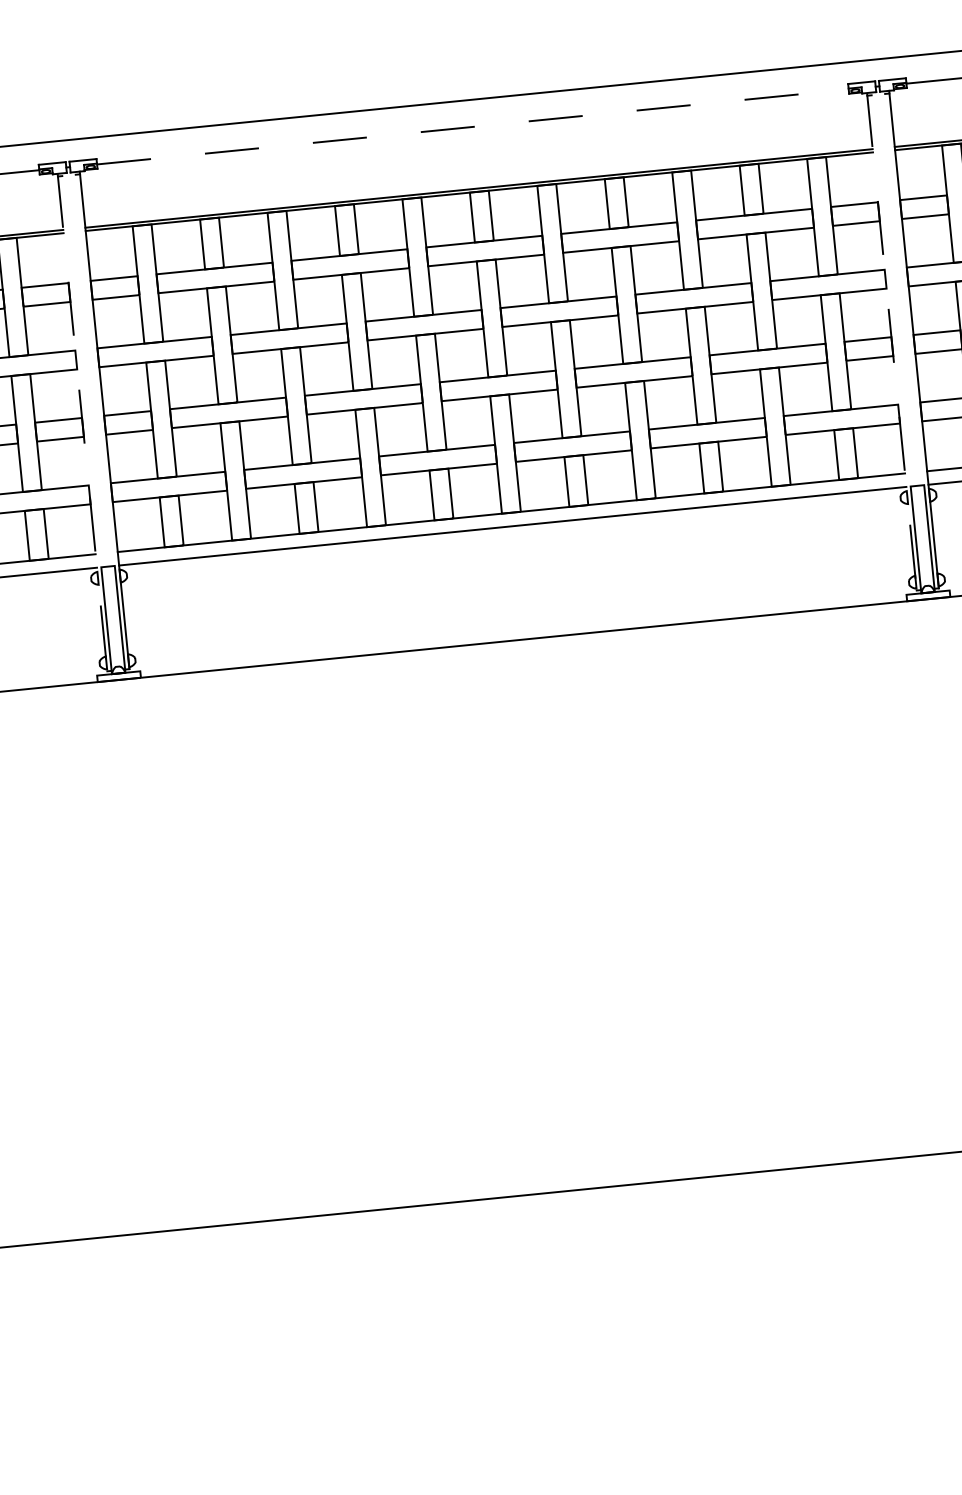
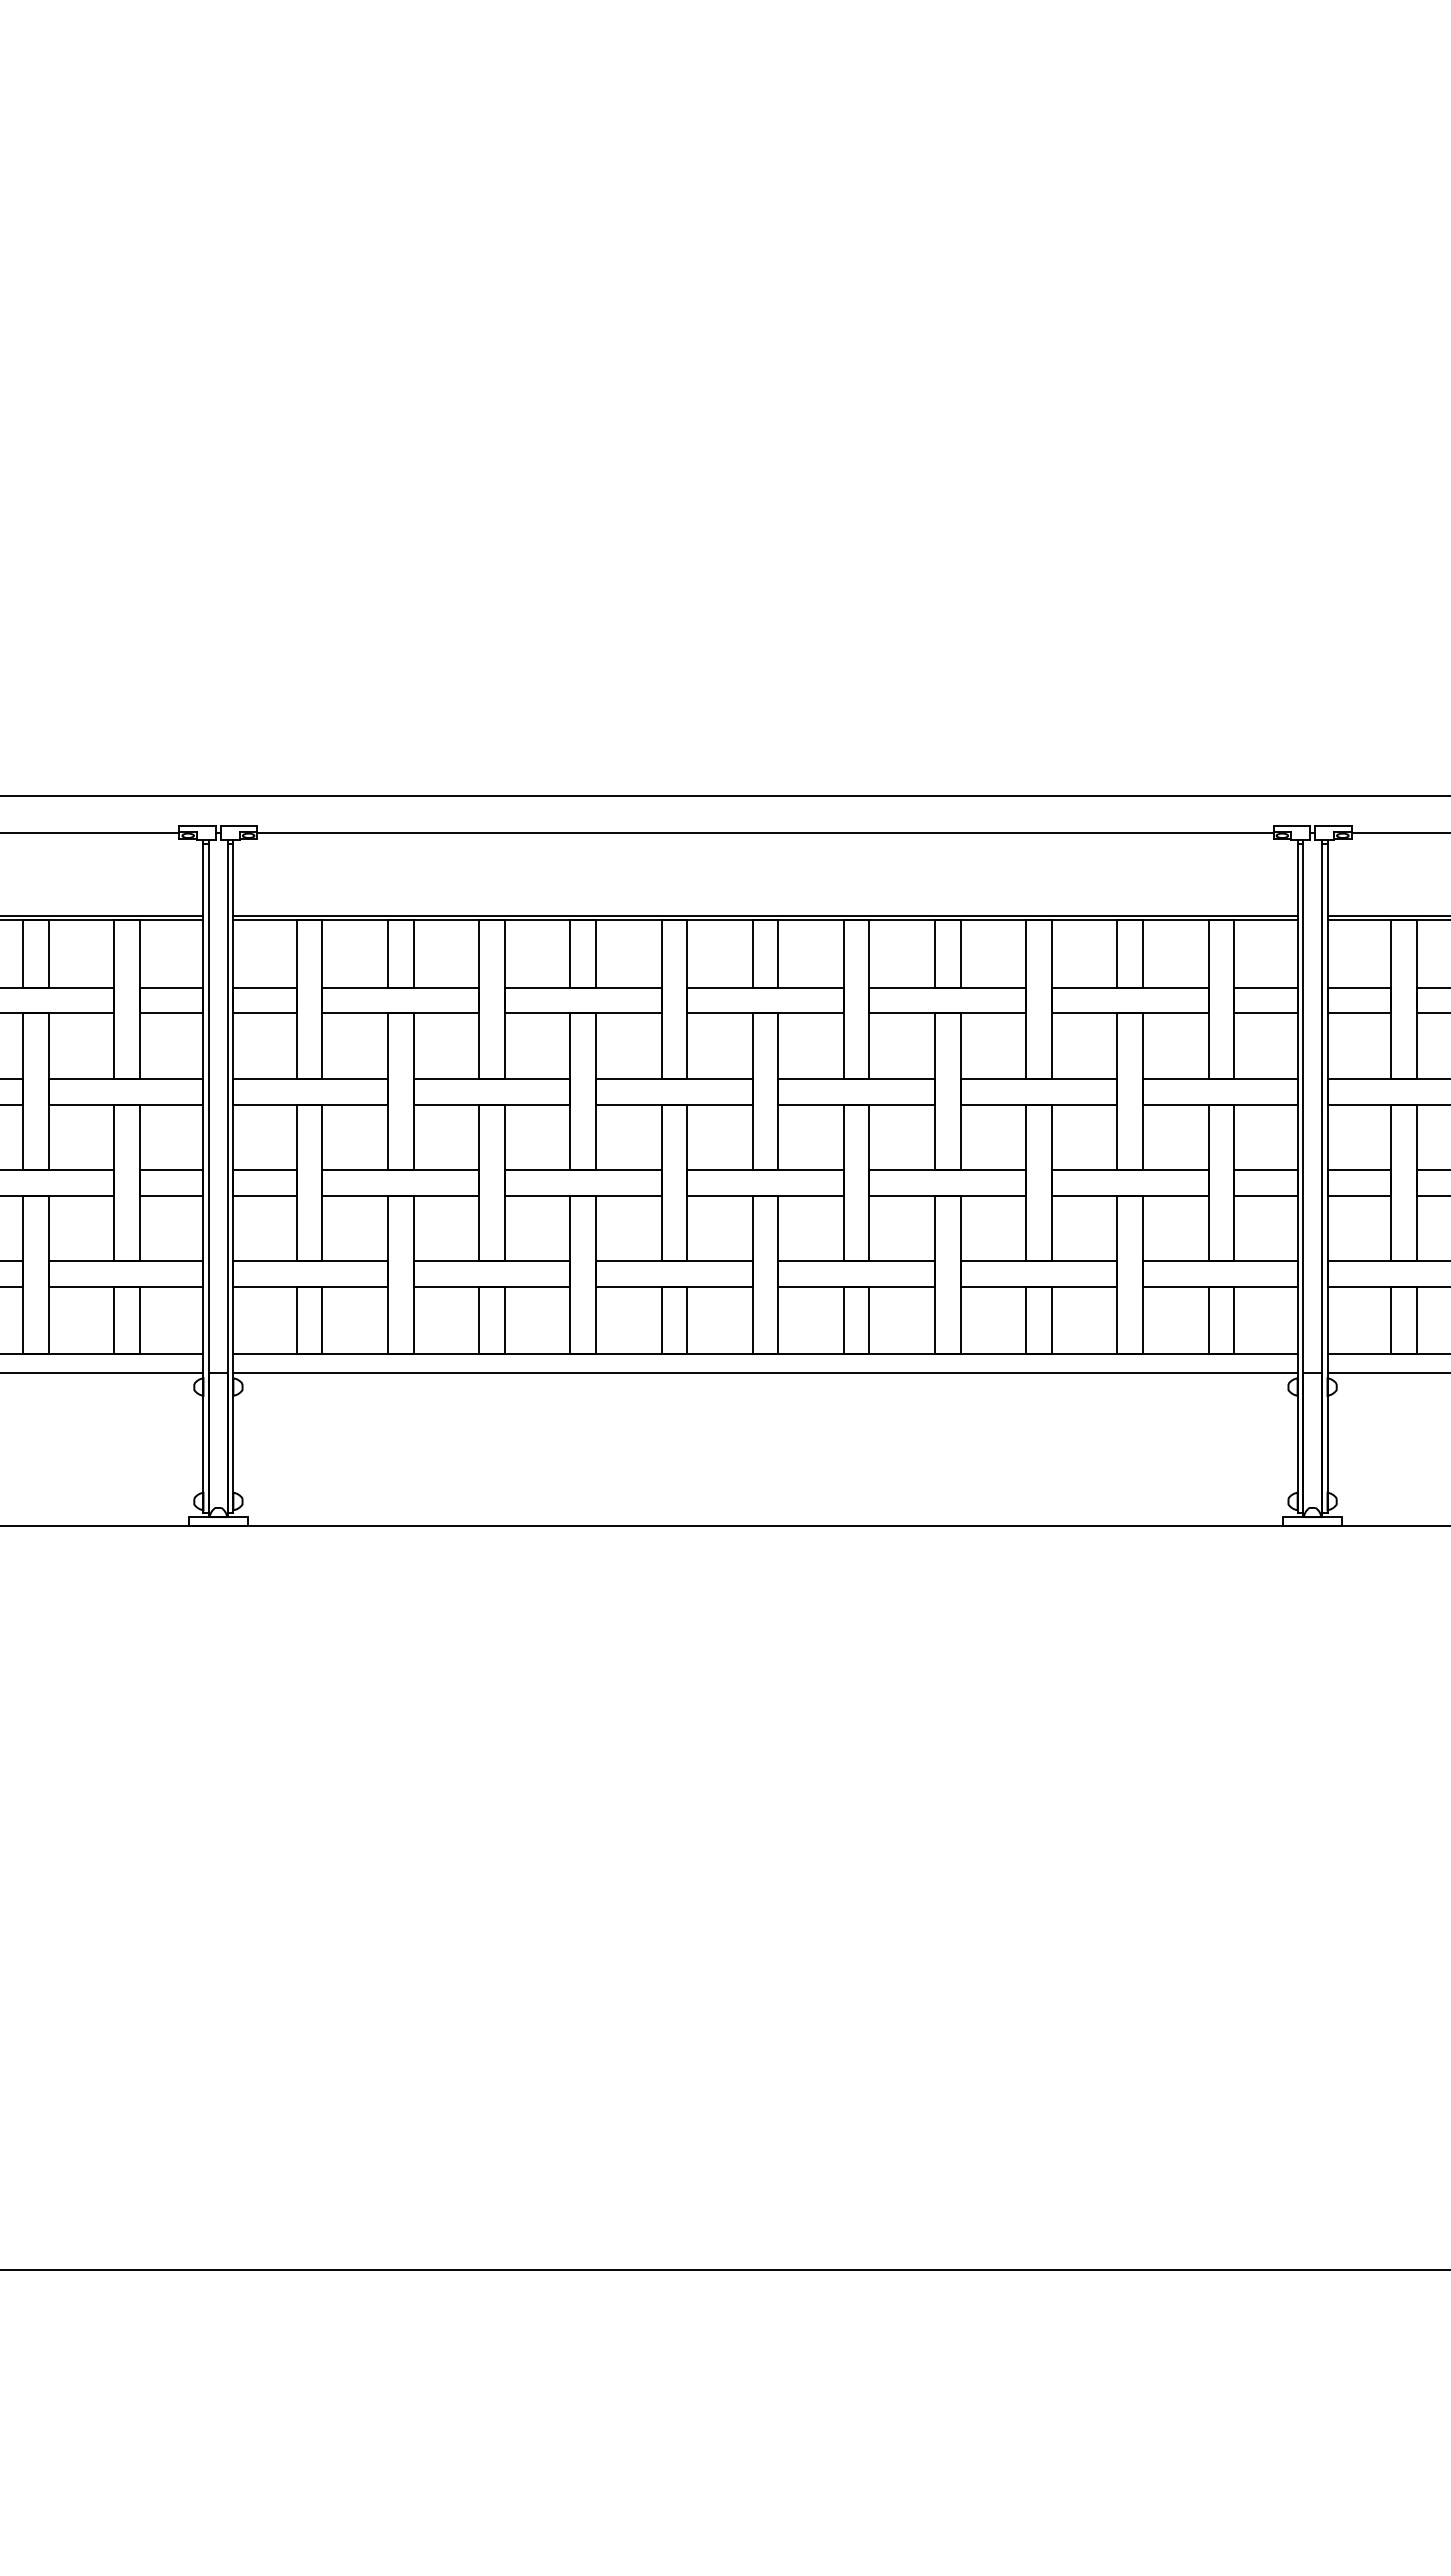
line: (473, 126) -> (766, 832), dashed -> solid
line: (909, 340) -> (1321, 1176), added
line: (891, 341) -> (1297, 1176), dashed -> solid
line: (896, 341) -> (1303, 1176), added
line: (100, 420) -> (227, 1176), added
line: (82, 422) -> (203, 1176), dashed -> solid
line: (86, 422) -> (209, 1176), added

